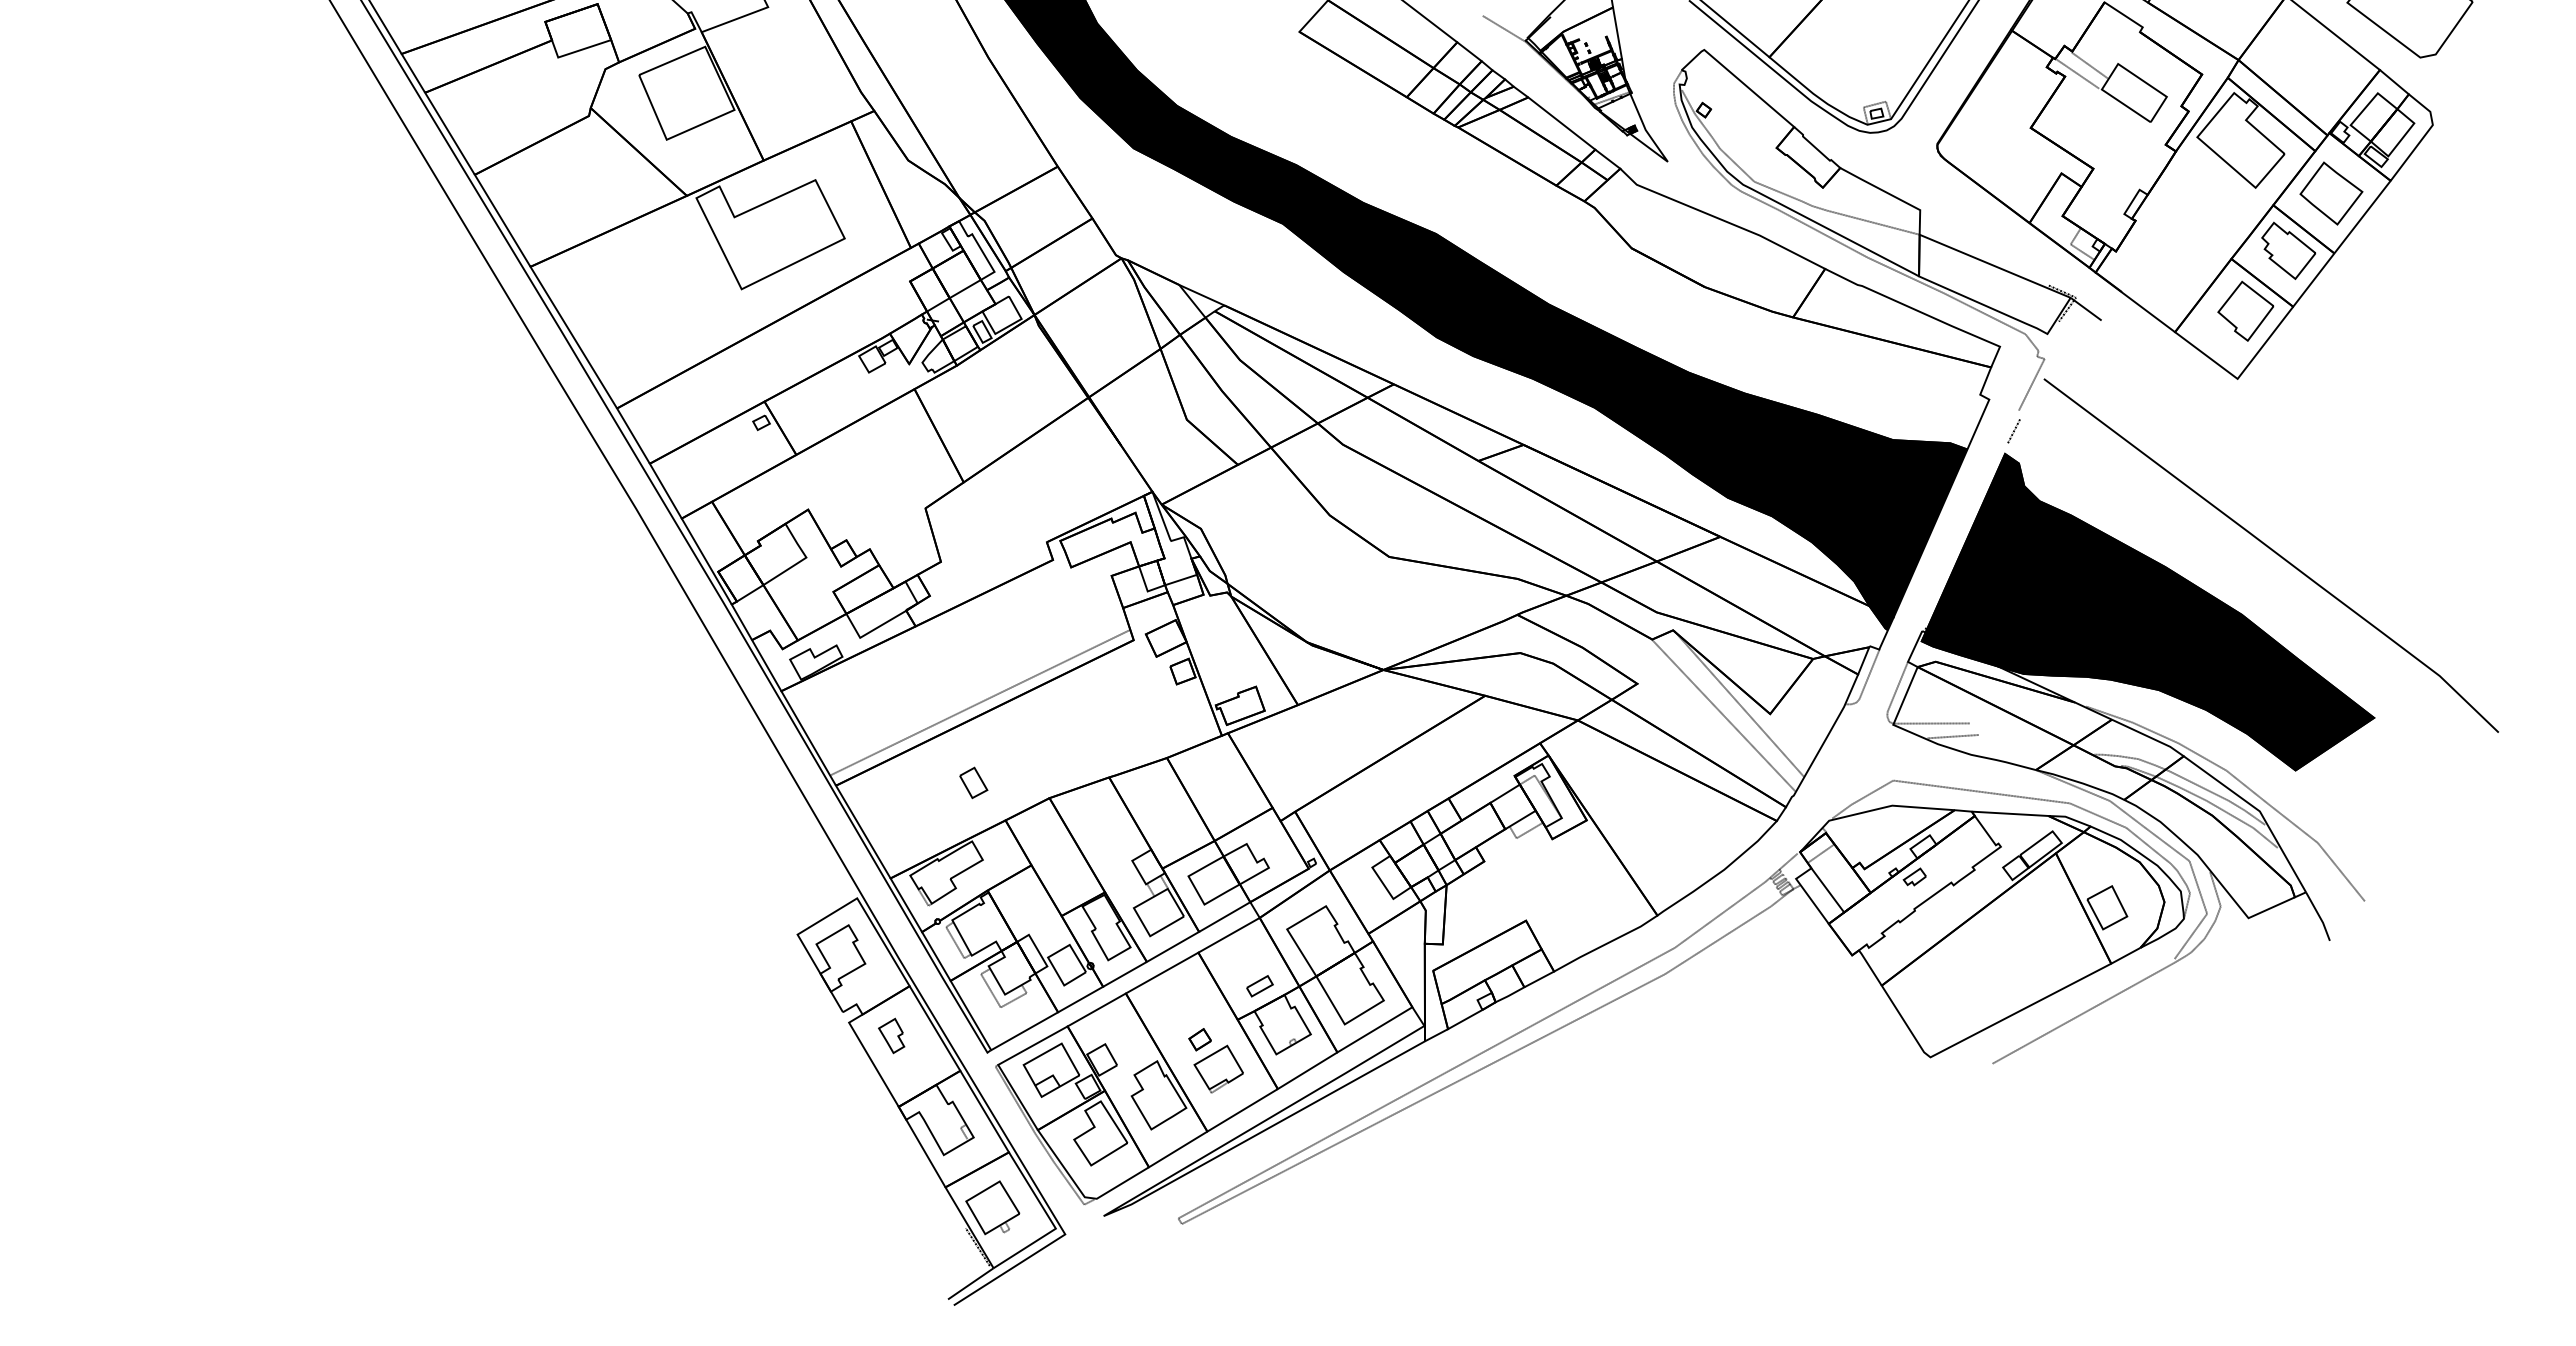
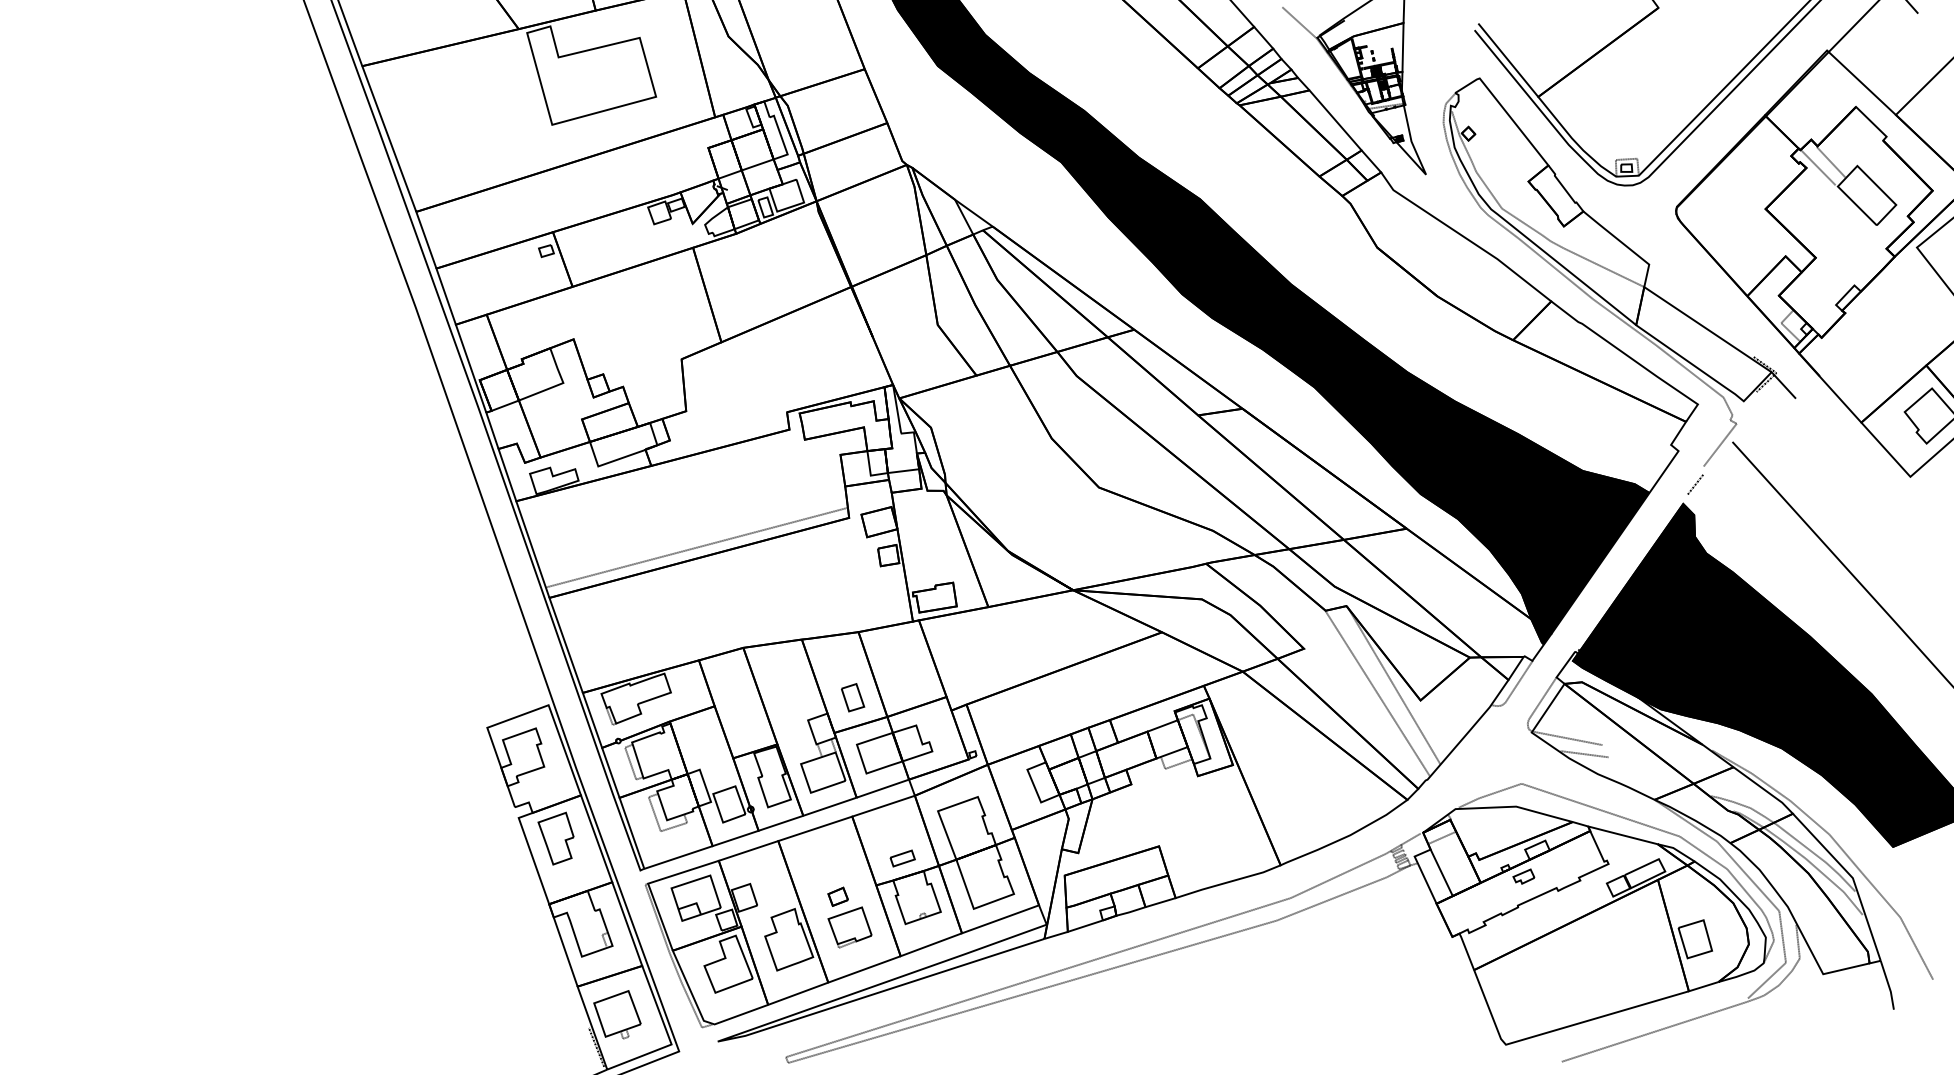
part: (973, 782) -> (852, 697), moved
part: (891, 1035) -> (555, 837), size x1.67

